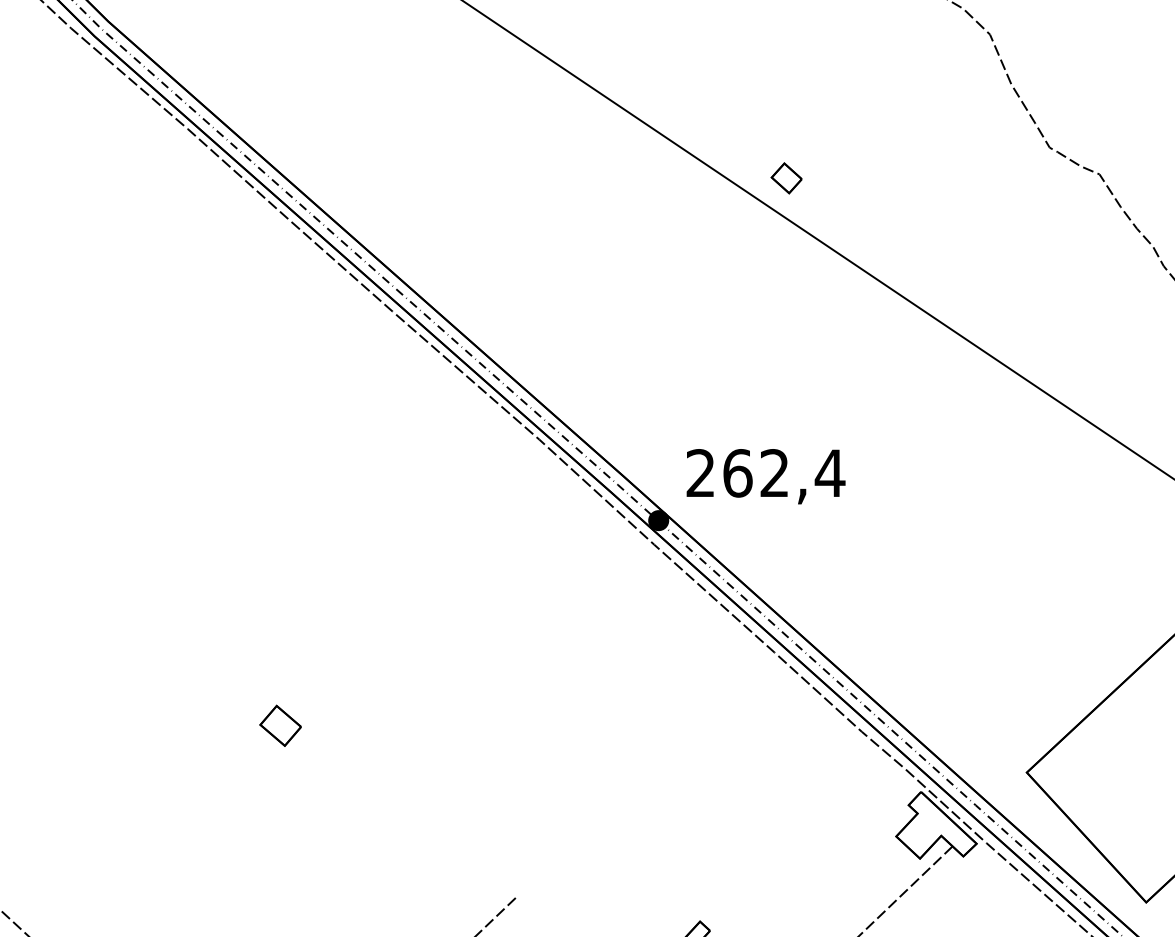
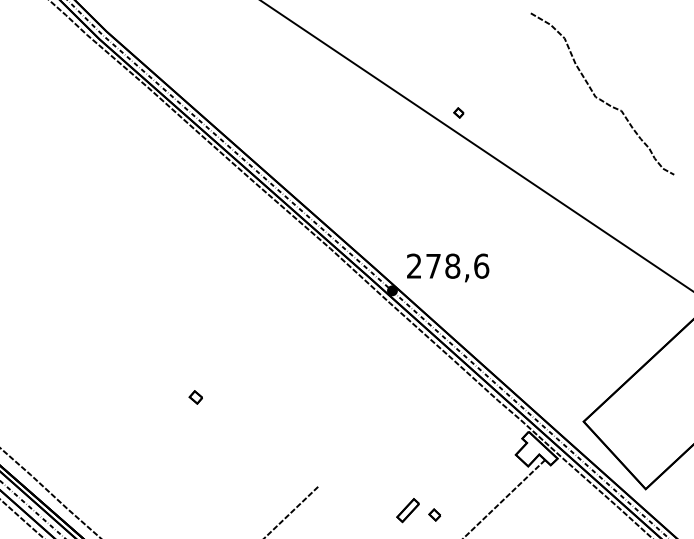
part: (785, 177) -> (458, 112), size x0.6
text: (783, 471) -> (457, 265), 262,4 -> 278,6
part: (279, 726) -> (195, 397), size x0.6

